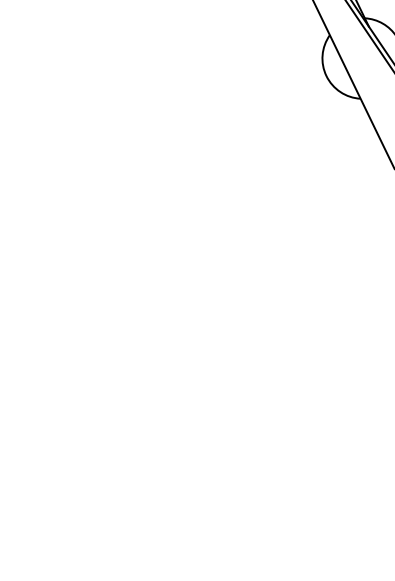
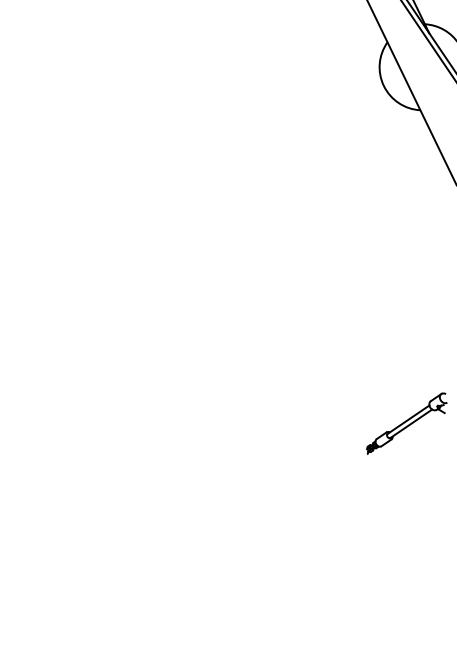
part: (347, 391) -> (406, 423), added

